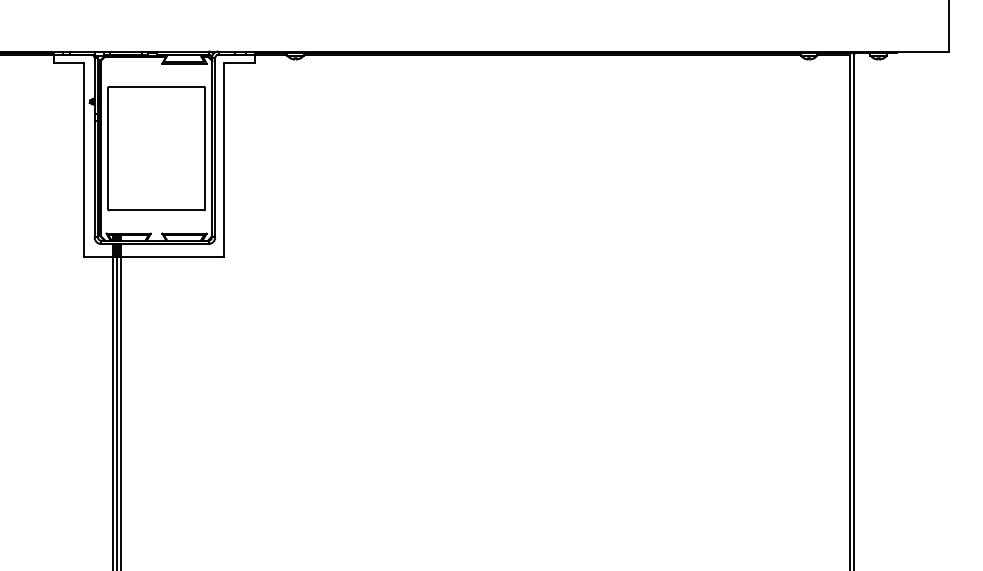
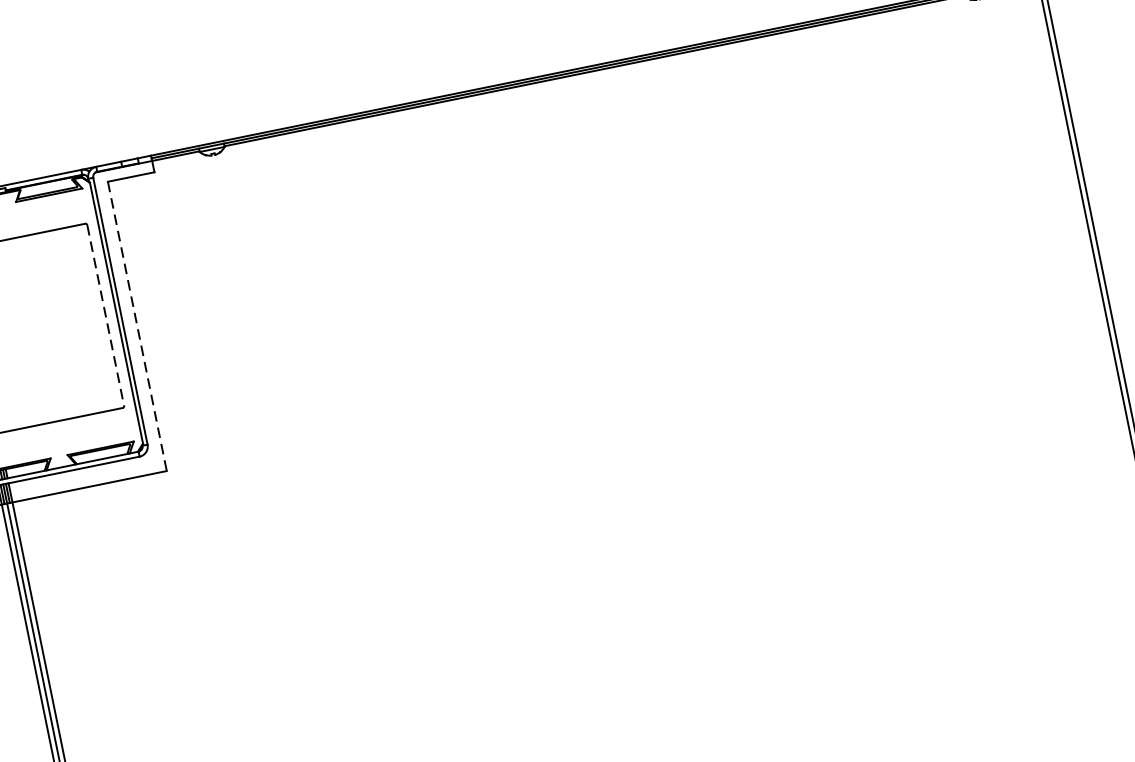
line: (205, 148) -> (106, 315), solid -> dashed
line: (224, 160) -> (138, 327), solid -> dashed

